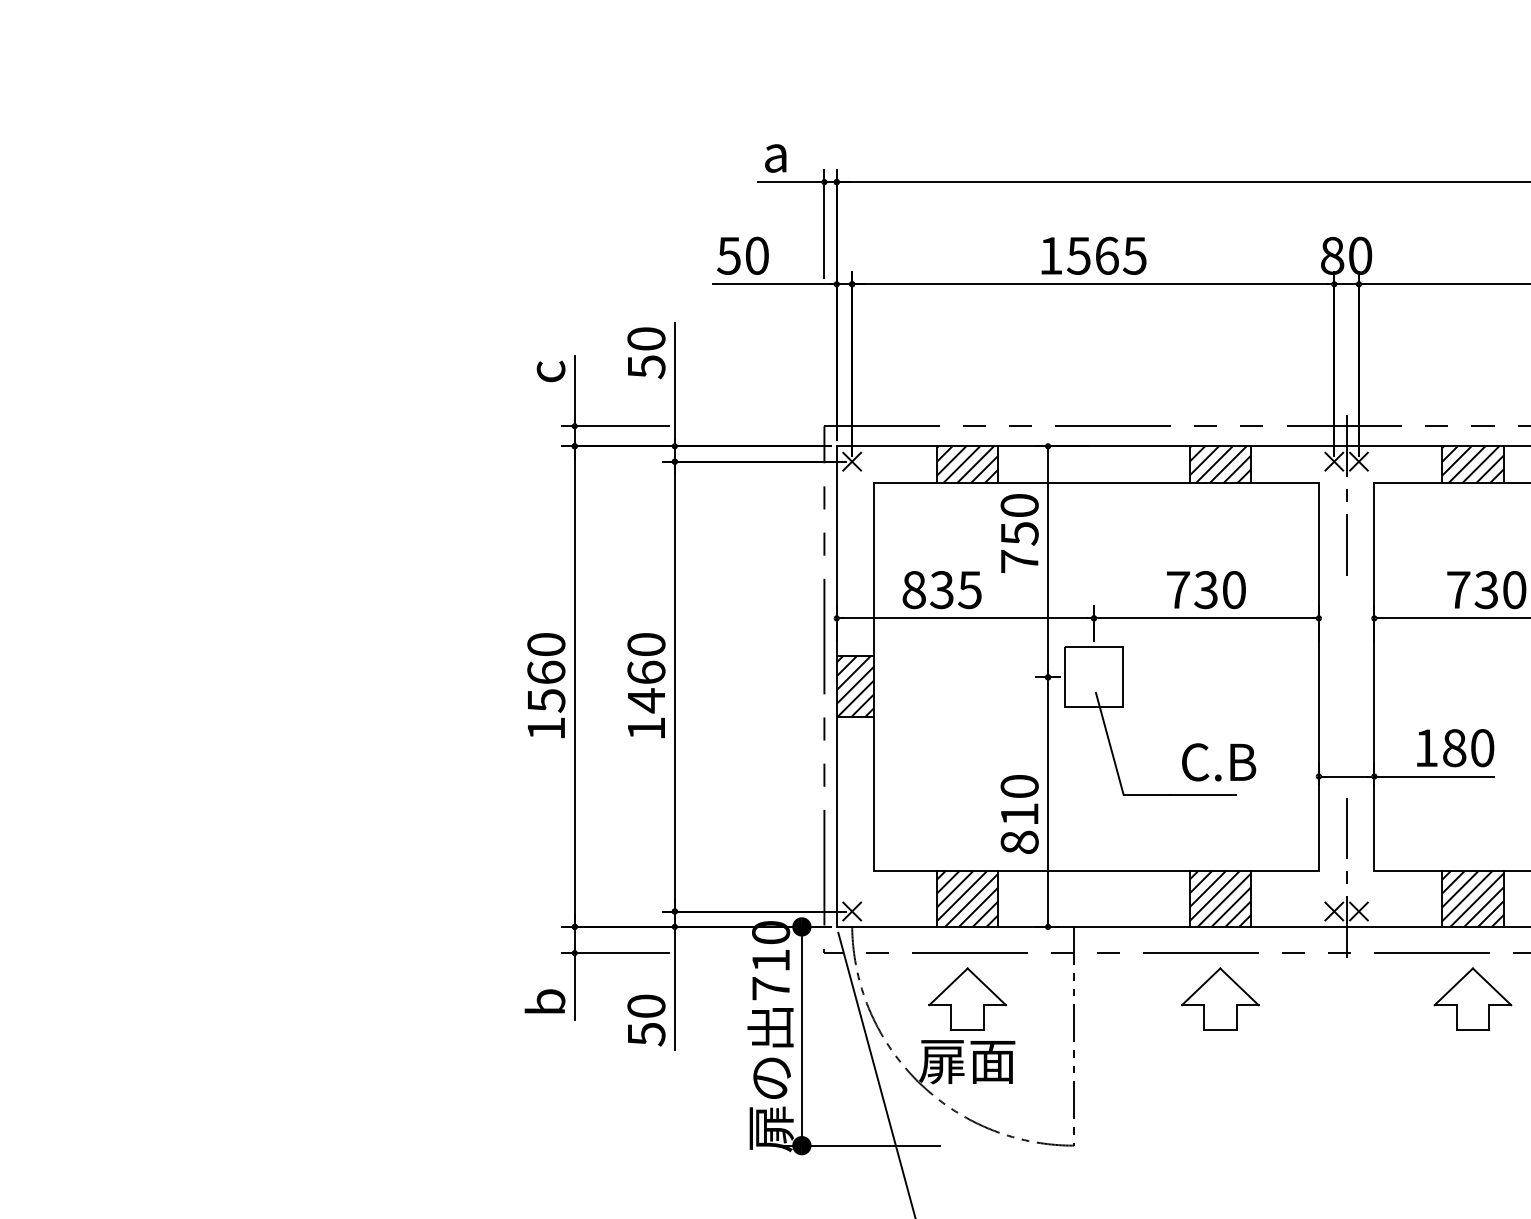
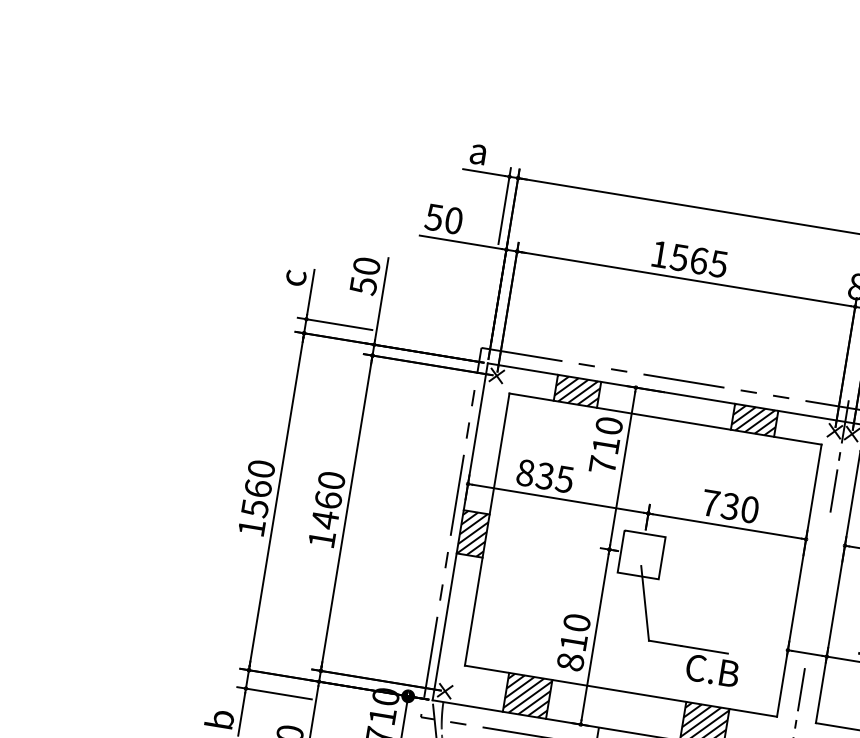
text: (1019, 533) -> (605, 445), 750 -> 710
text: (1219, 762) -> (712, 671), moved

